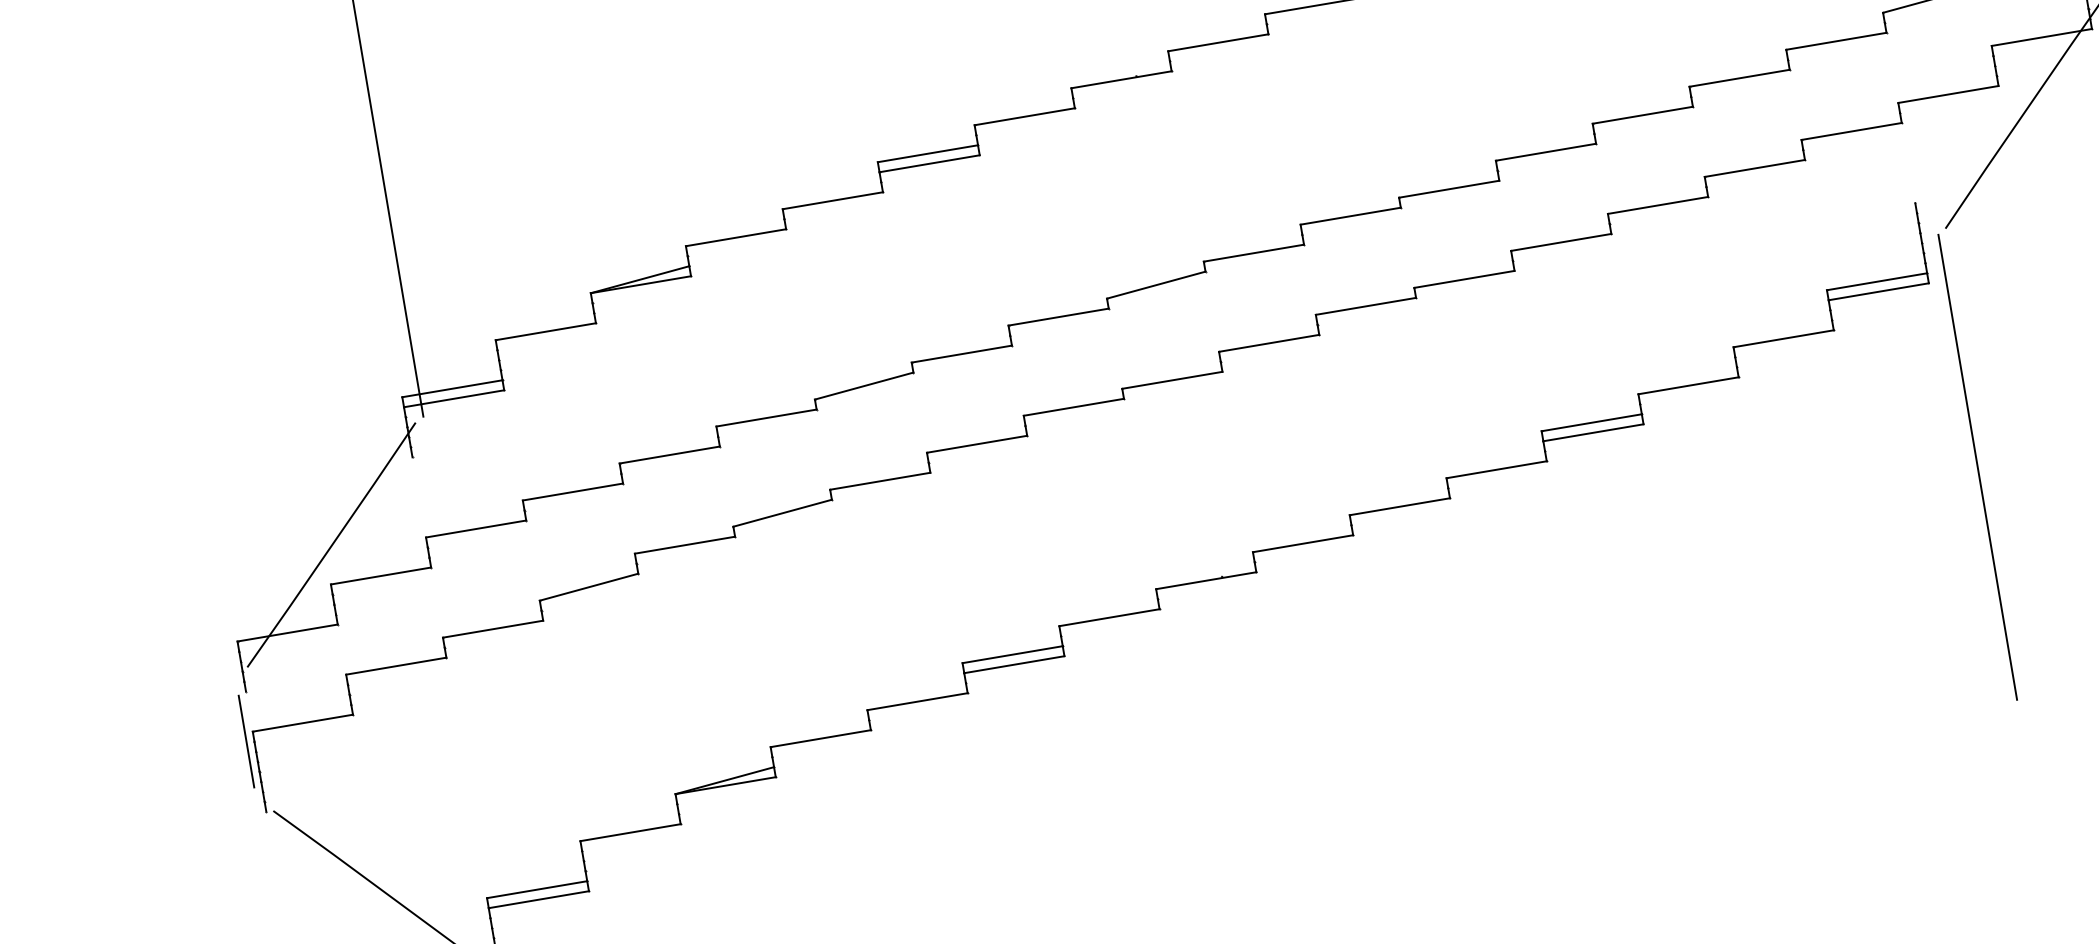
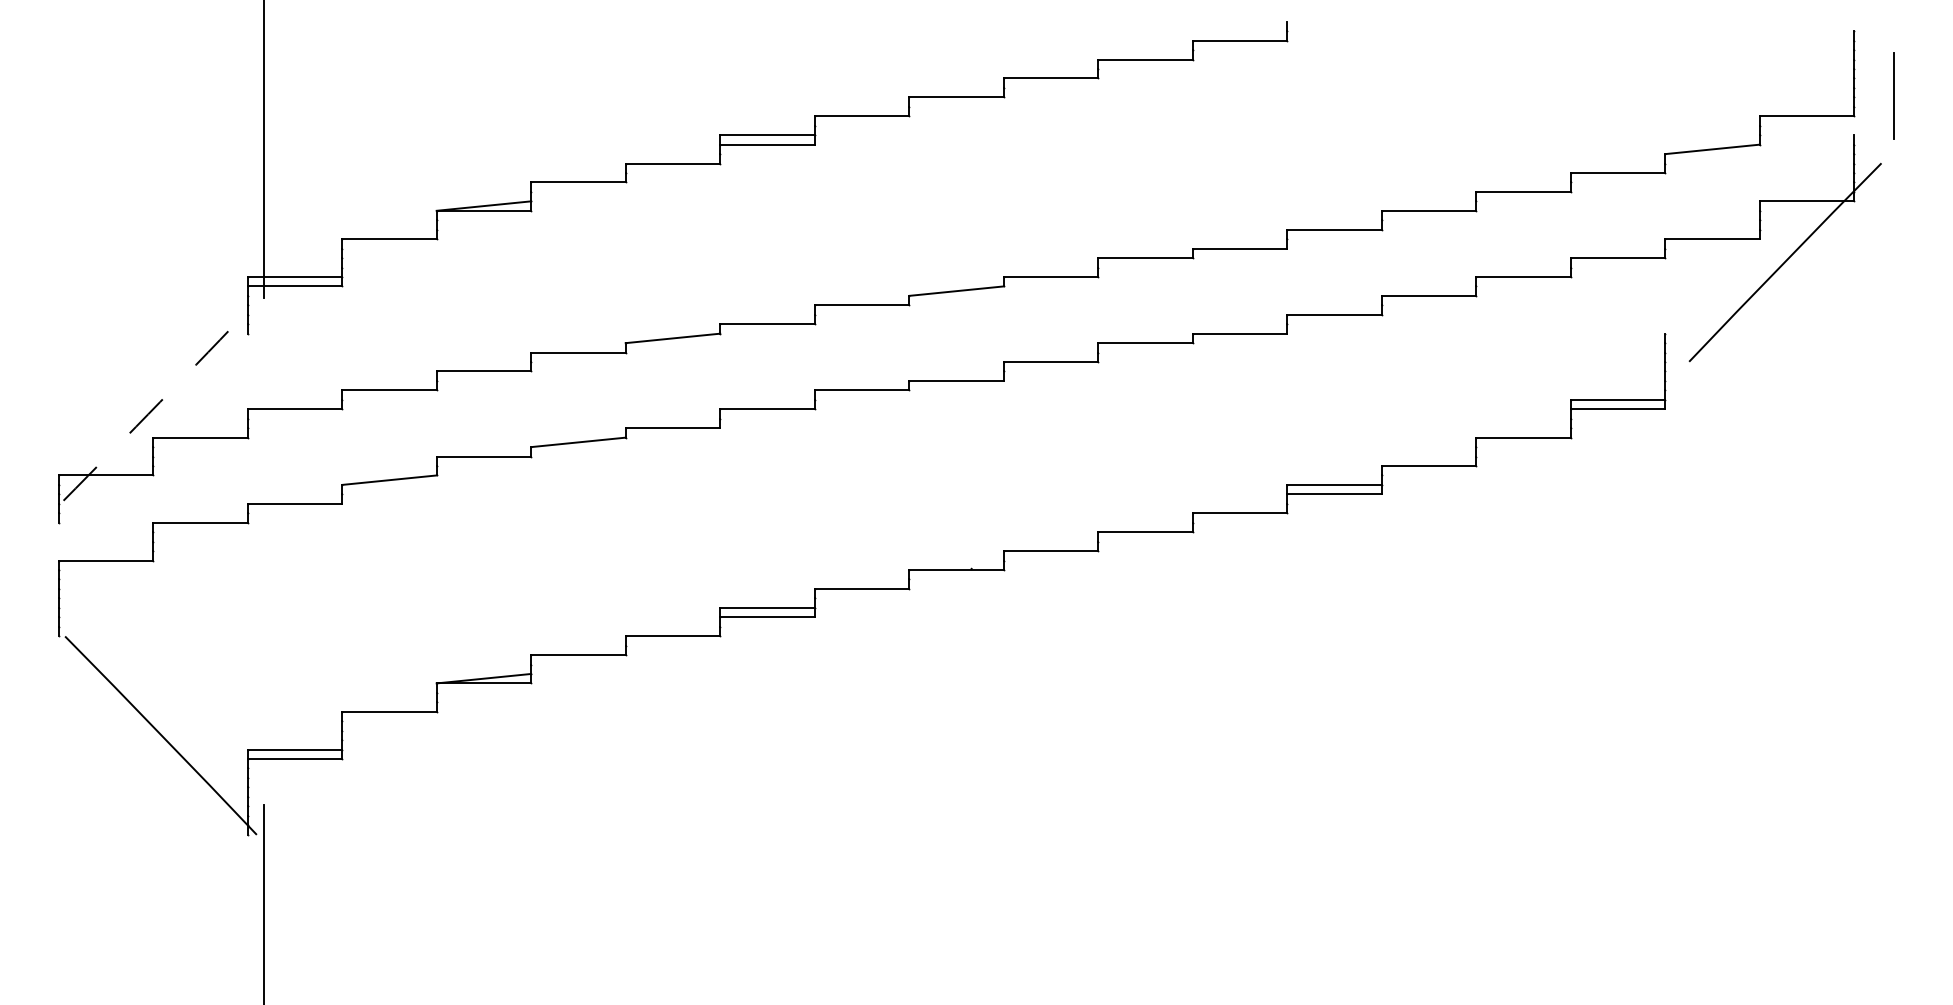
line: (1977, 467) -> (1681, 585), removed
arc: (332, 545) -> (160, 402), solid -> dashed
line: (246, 741) -> (51, 568), removed

